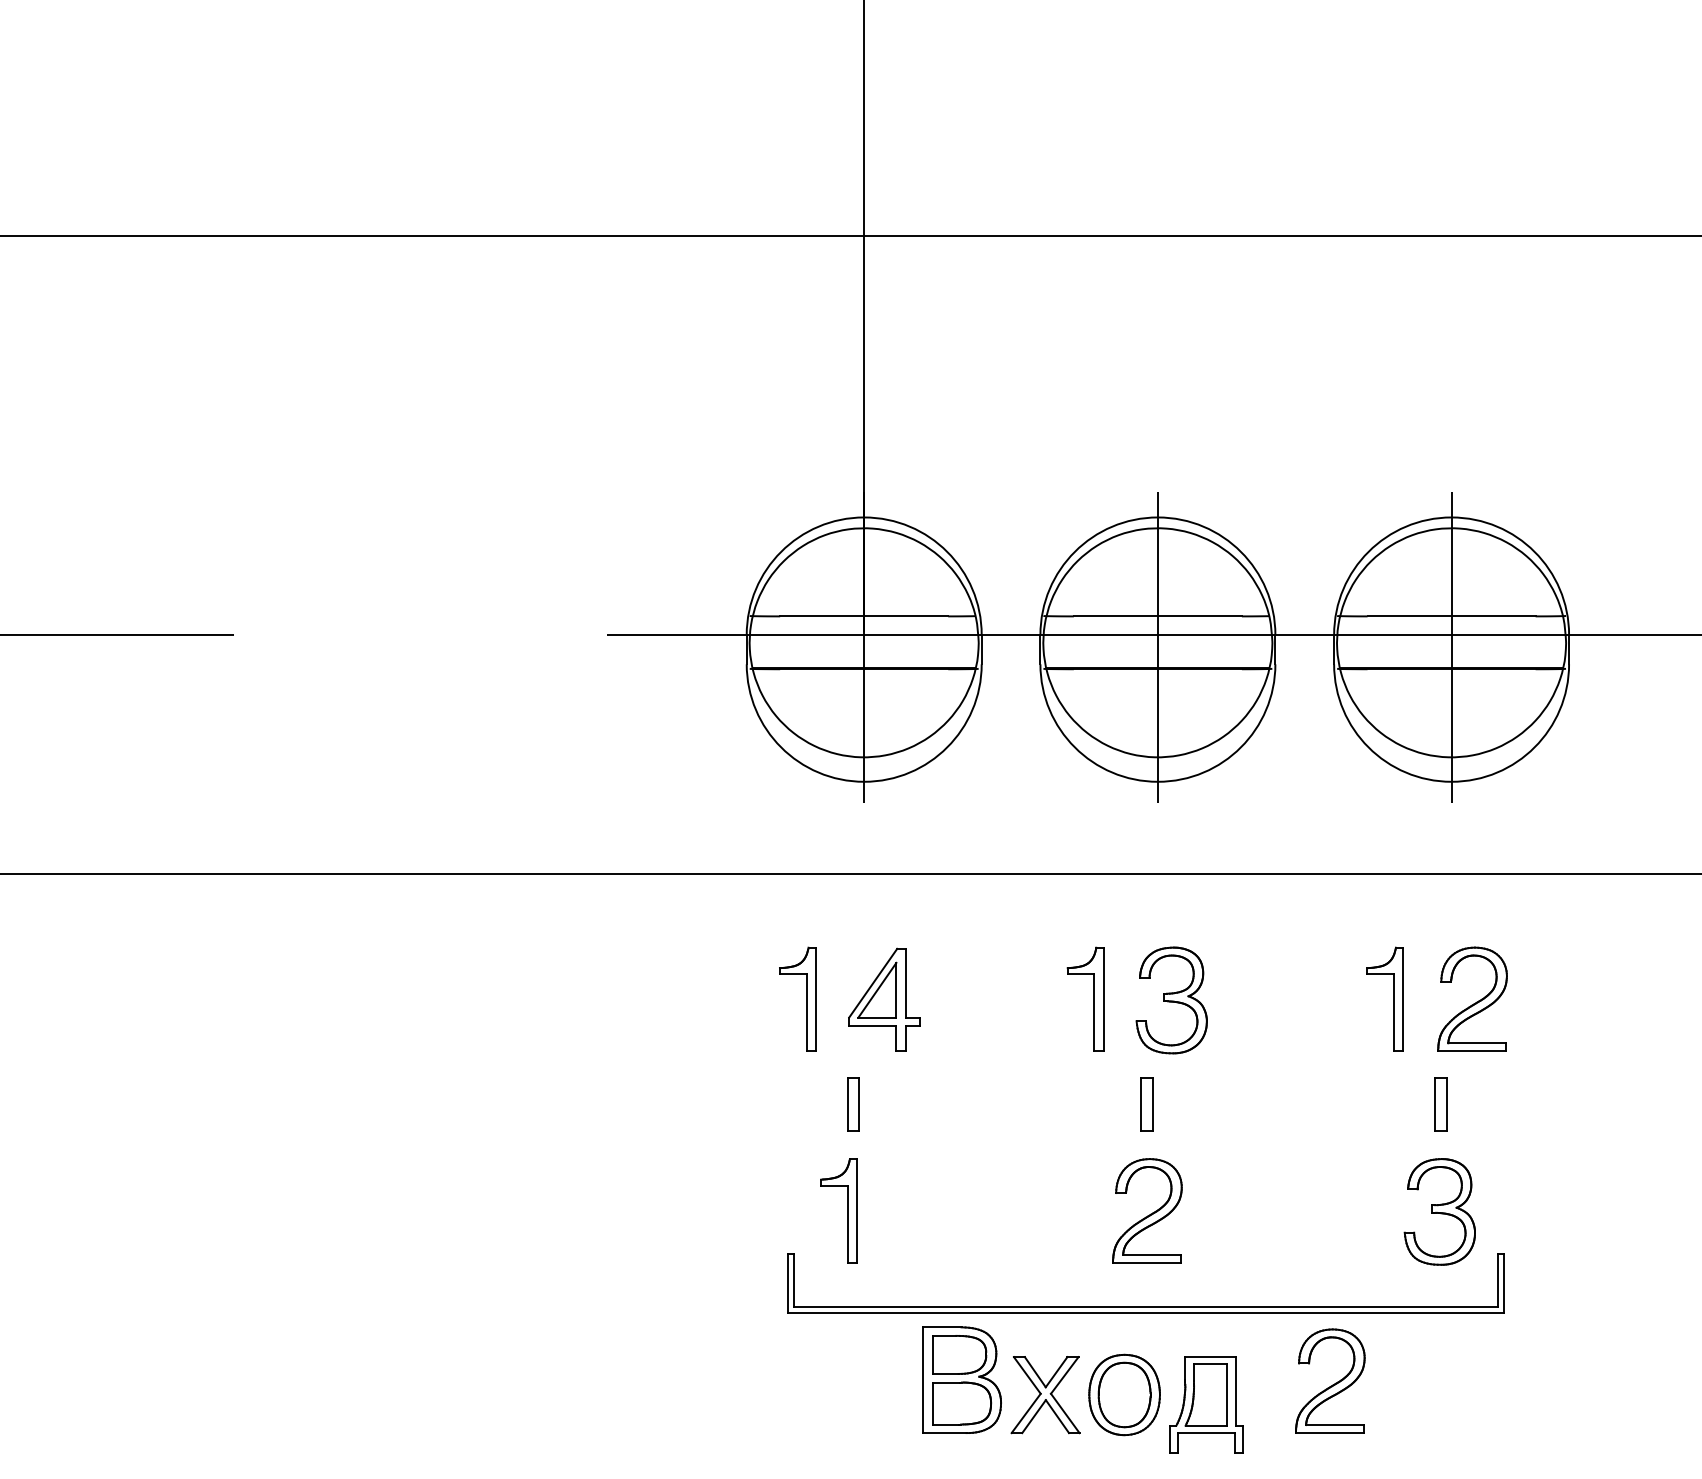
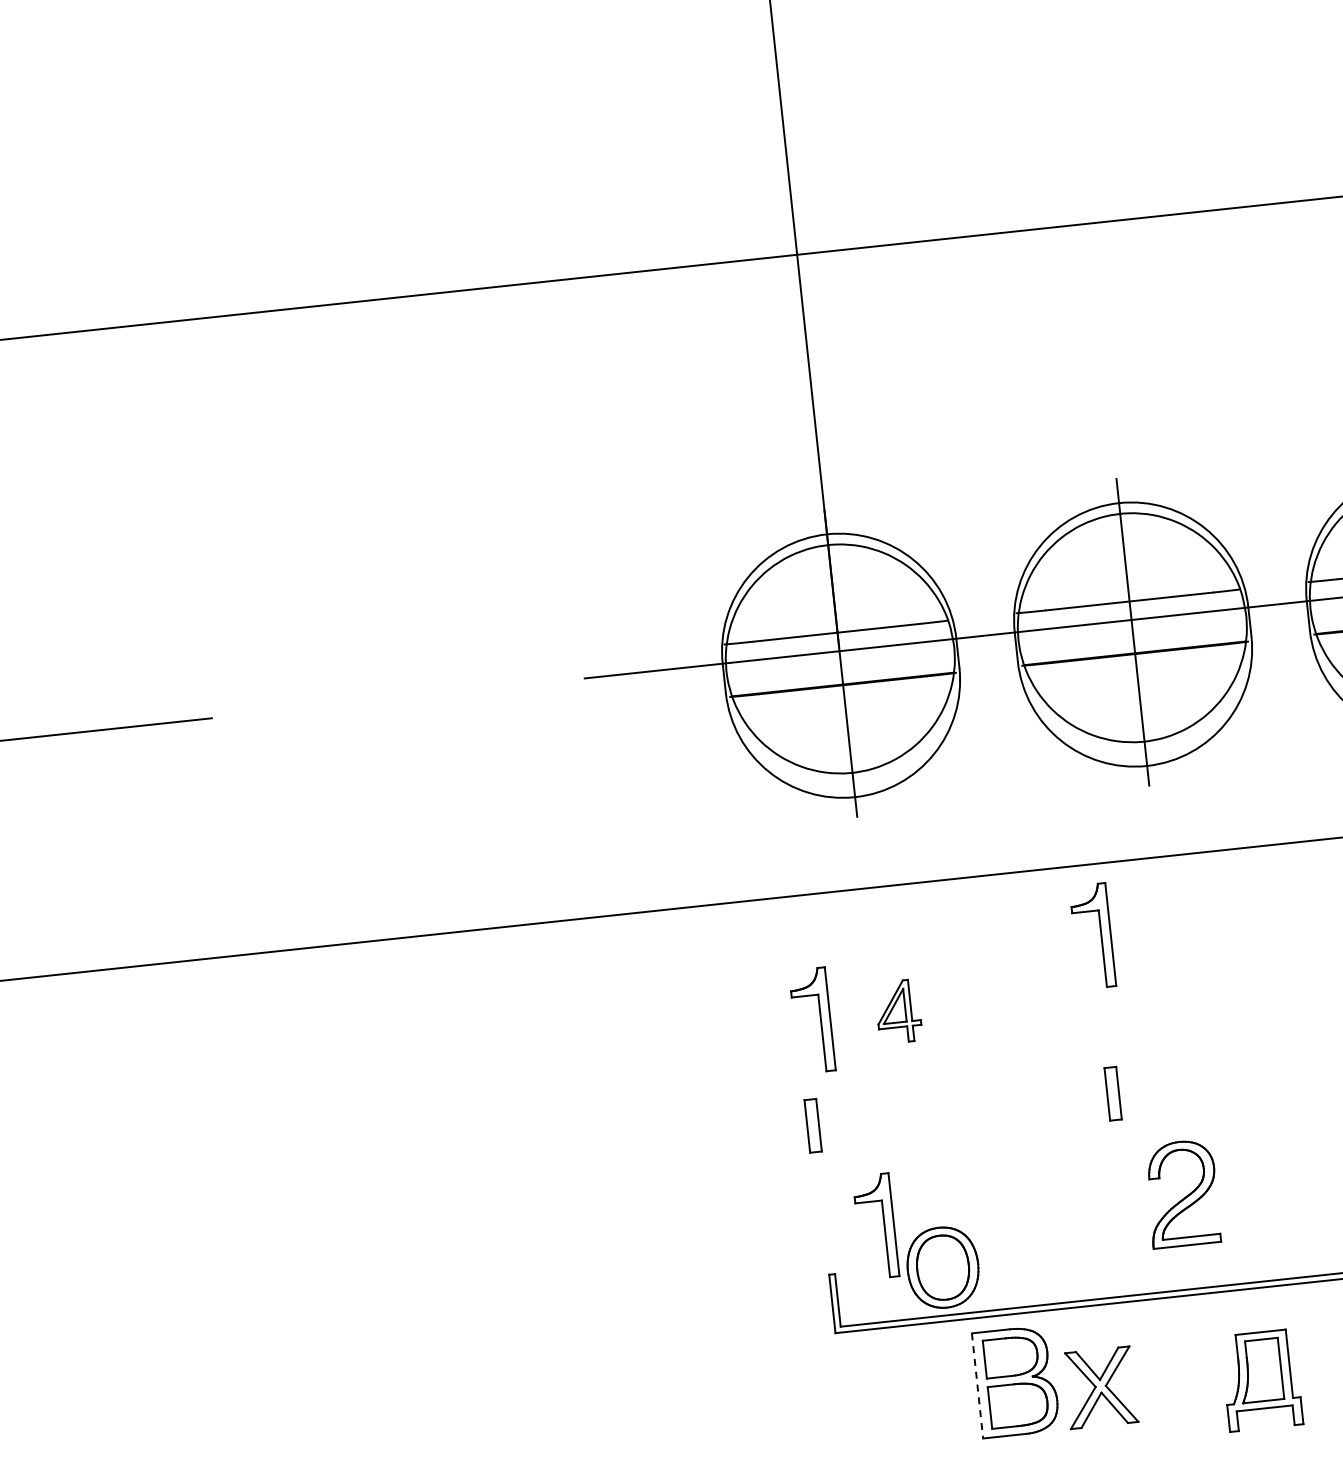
part: (1093, 998) -> (1100, 934), moved
part: (884, 999) -> (898, 1011), size x0.6
part: (1171, 1000) -> (1183, 981), removed
part: (853, 1104) -> (813, 1126), moved
part: (1146, 1104) -> (1112, 1094), moved
line: (923, 1380) -> (977, 1386), solid -> dashed
part: (1124, 1394) -> (942, 1267), moved

